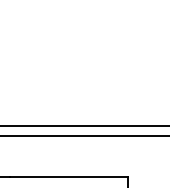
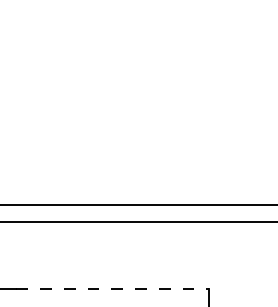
line: (68, 176) -> (112, 288), solid -> dashed

